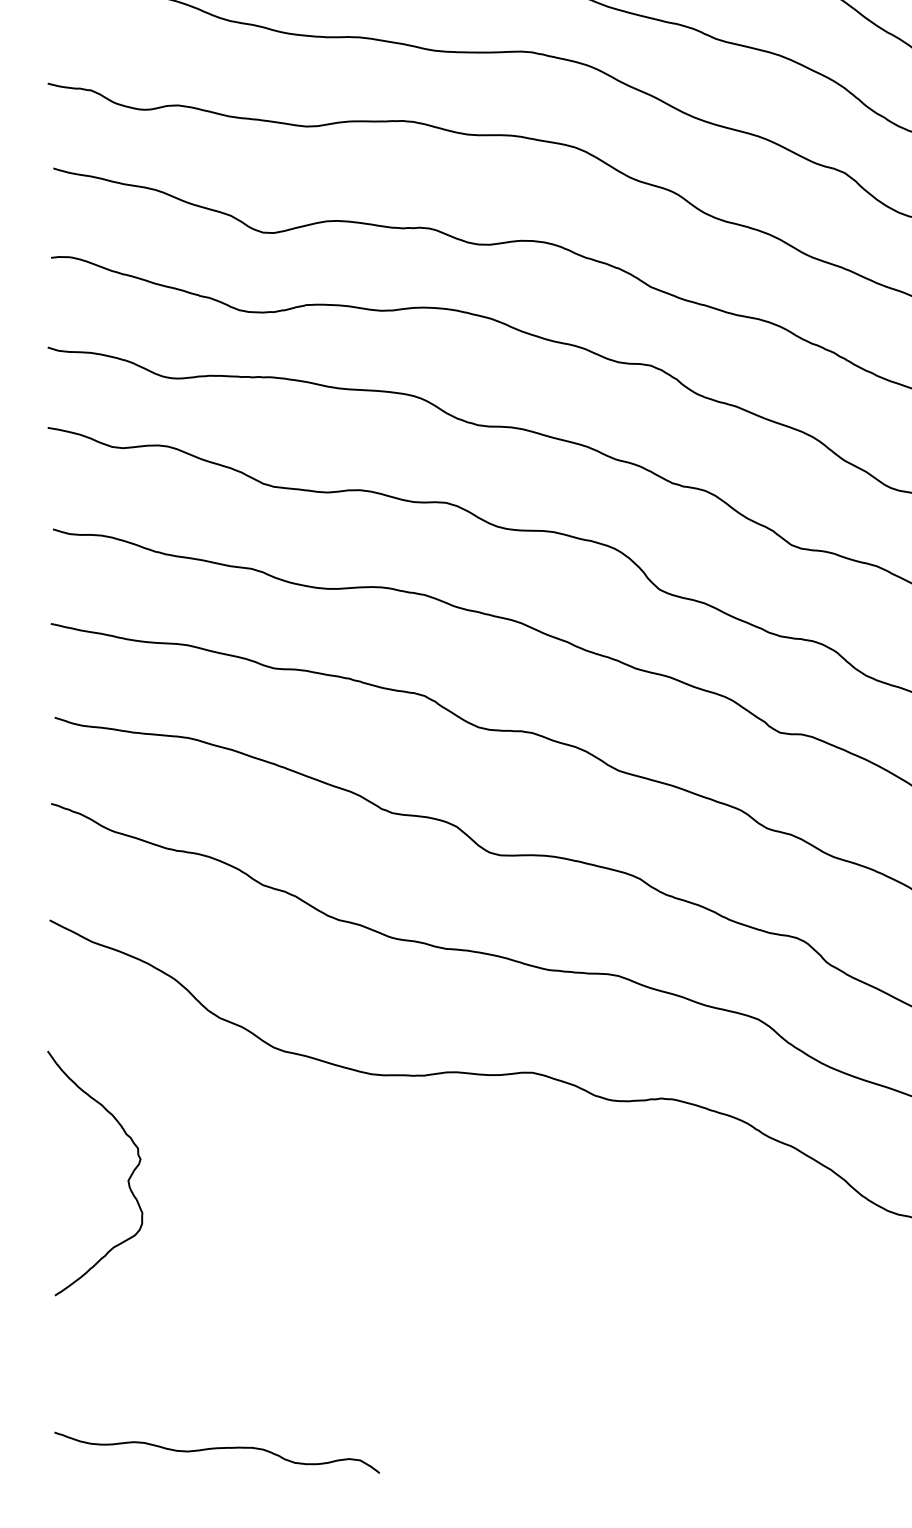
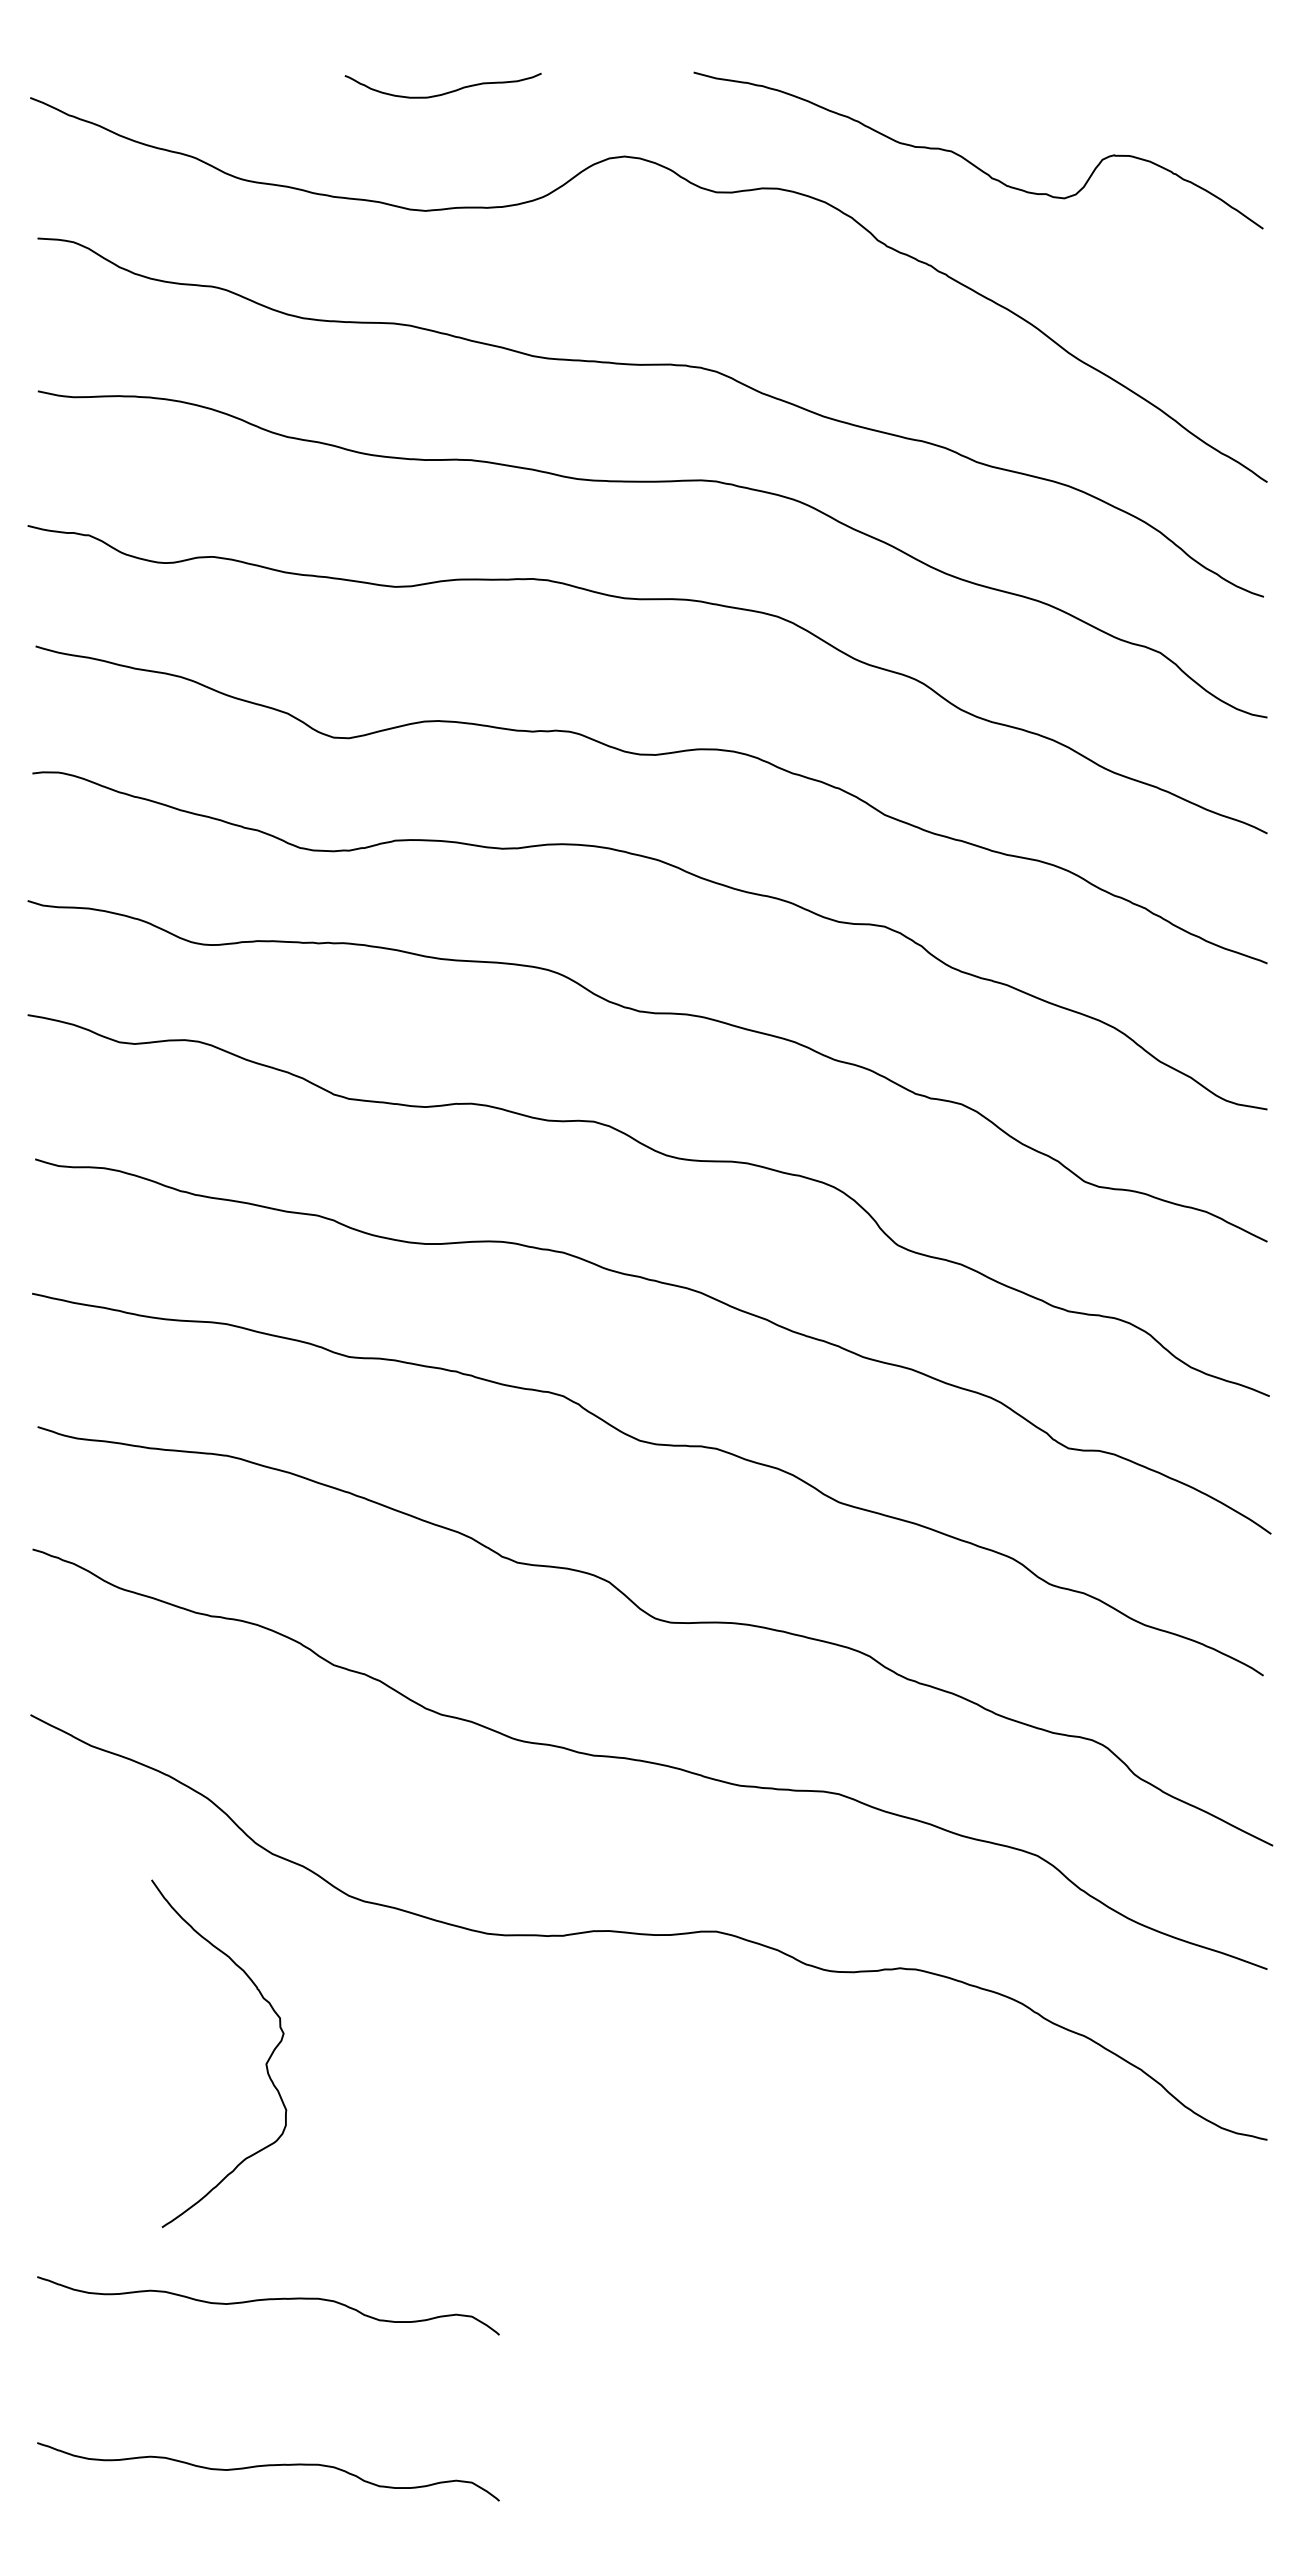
curve: (127, 1180) -> (265, 2063), moved
curve: (217, 1332) -> (268, 2300), added

